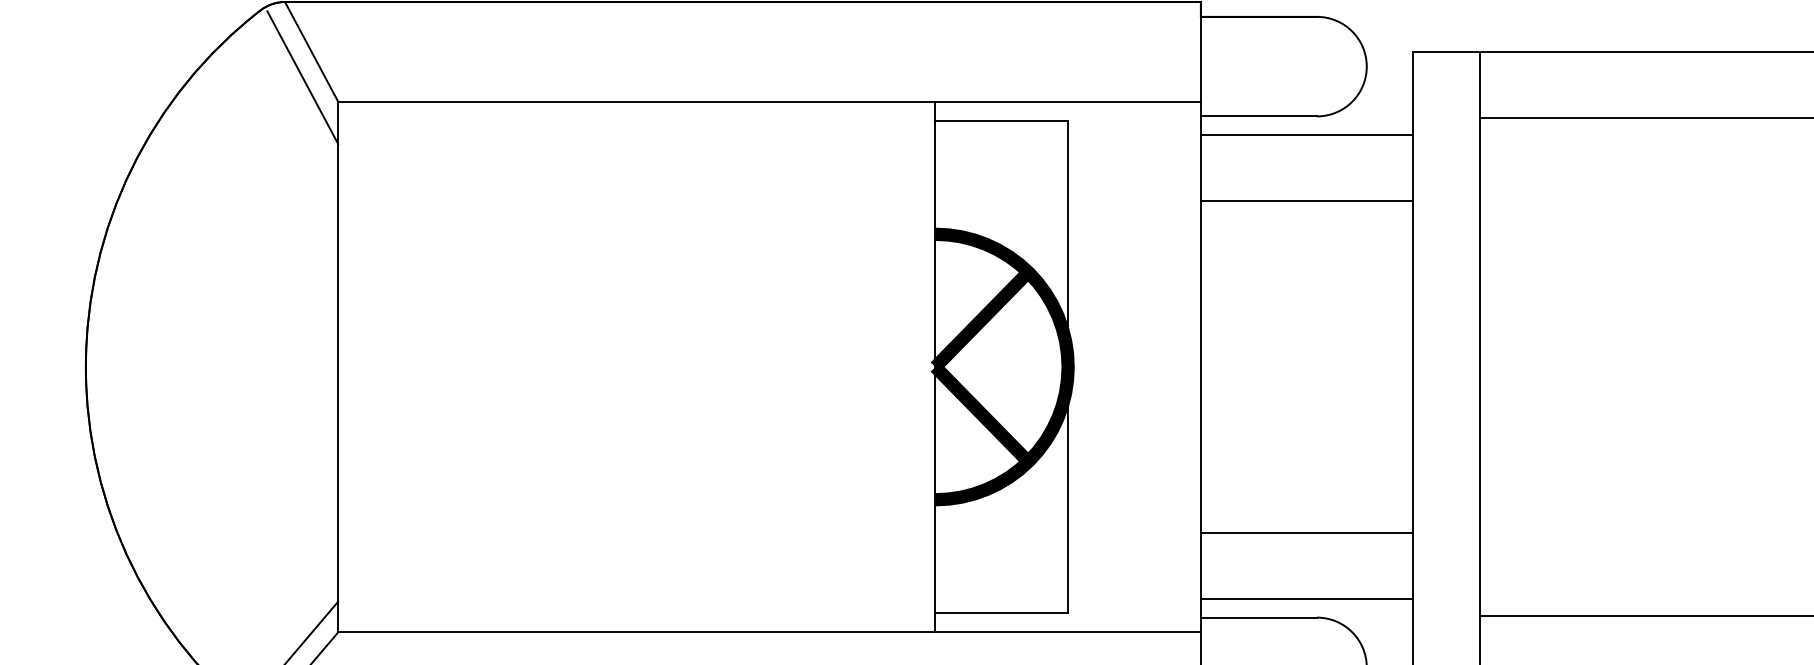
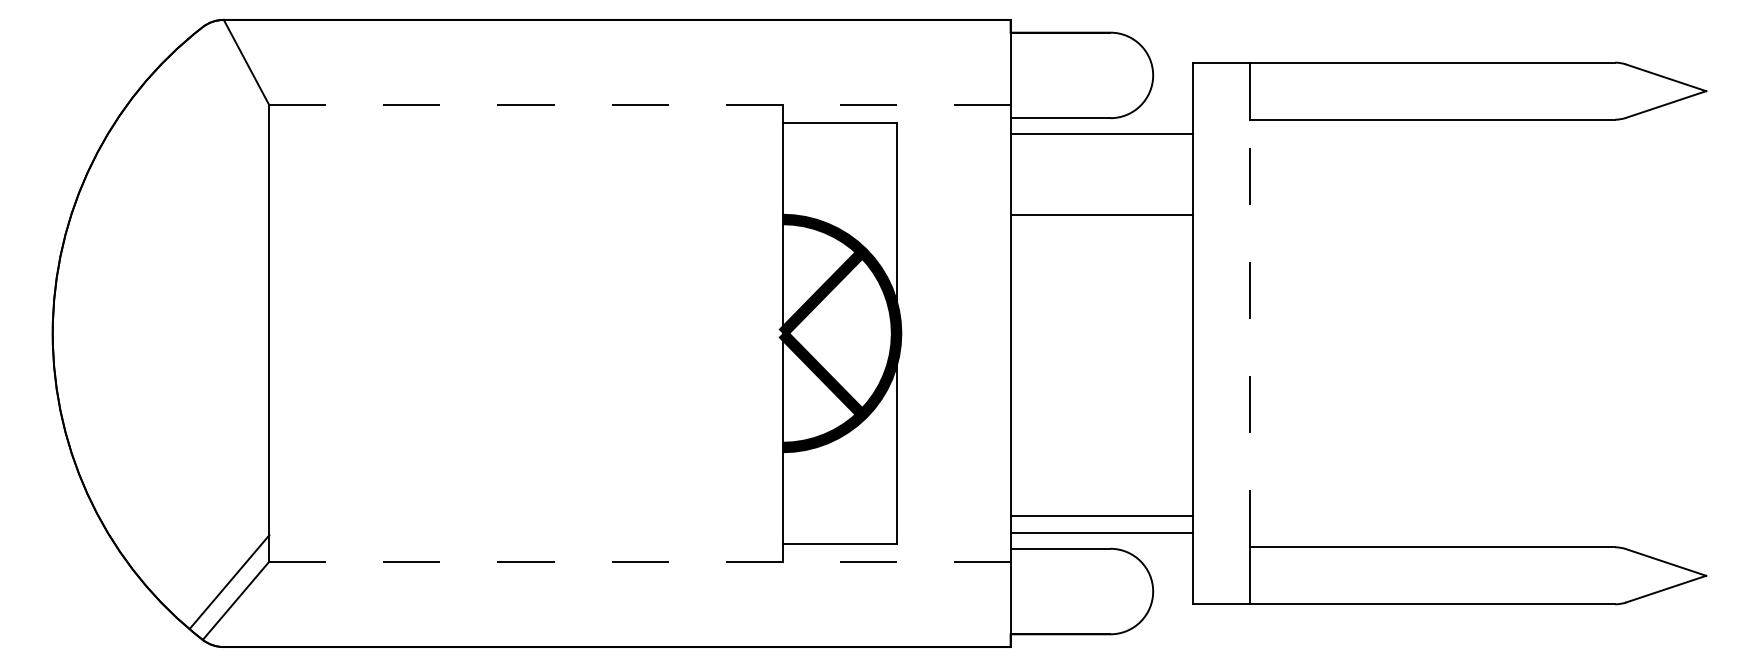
line: (302, 77) -> (238, 84), removed
line: (770, 101) -> (640, 105), solid -> dashed
line: (1306, 200) -> (1101, 214), moved
line: (1480, 367) -> (1250, 333), solid -> dashed
line: (1306, 533) -> (1101, 516), moved
line: (770, 632) -> (640, 561), solid -> dashed

